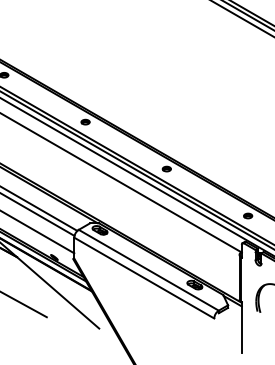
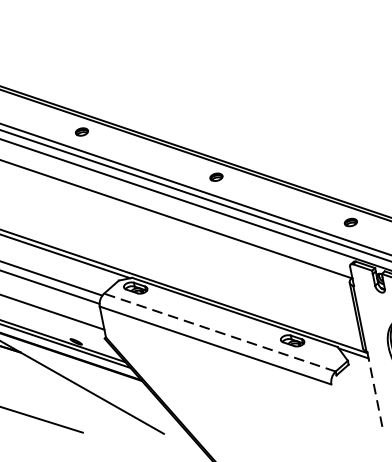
line: (148, 270) -> (219, 333), solid -> dashed
line: (241, 326) -> (374, 388), solid -> dashed

